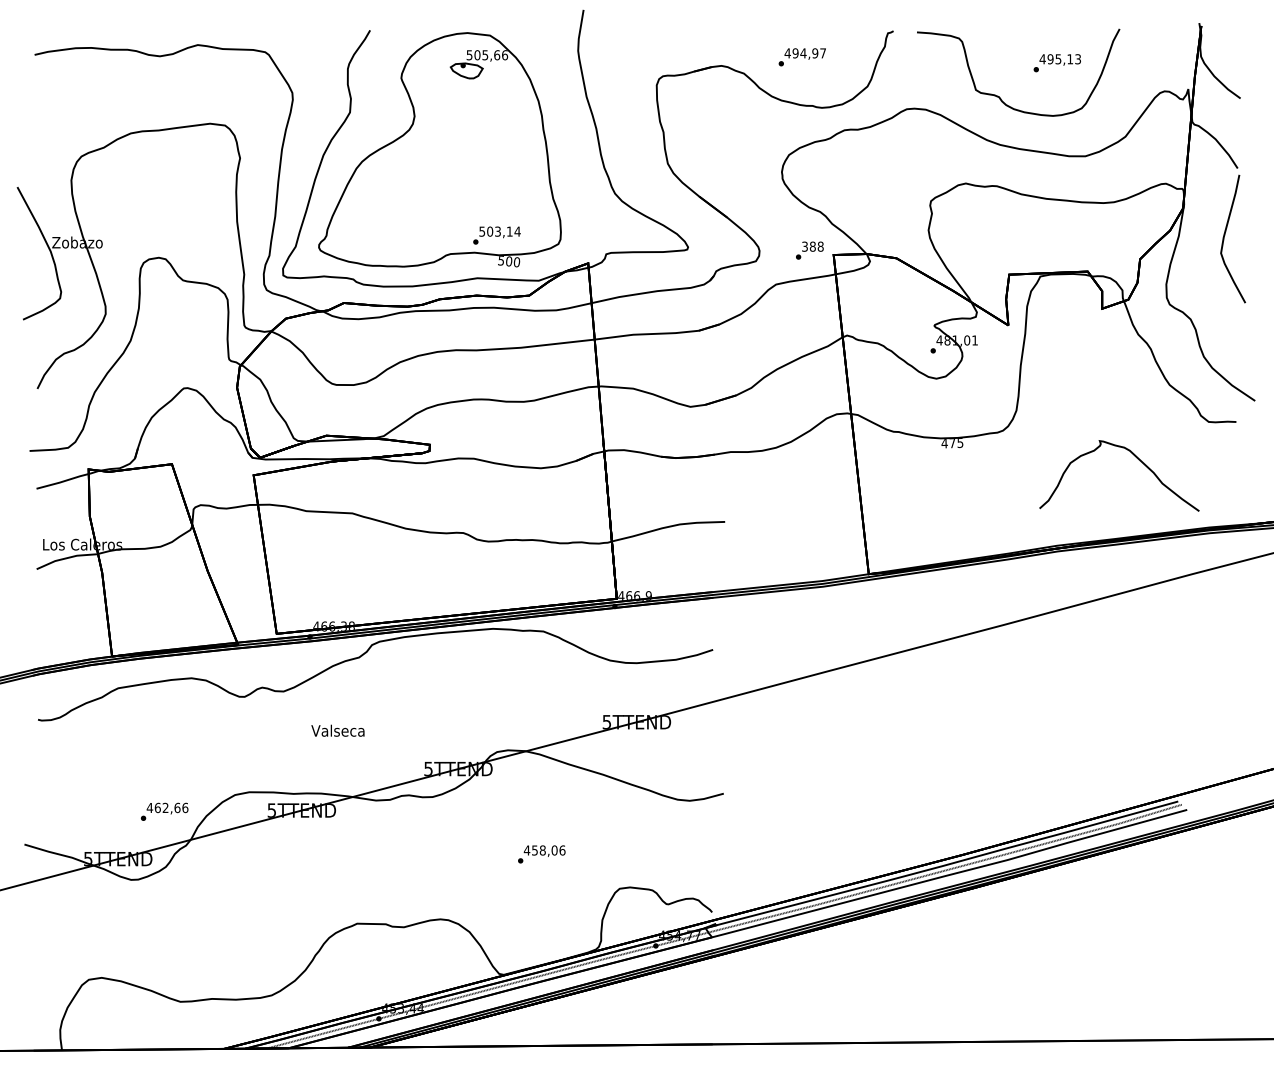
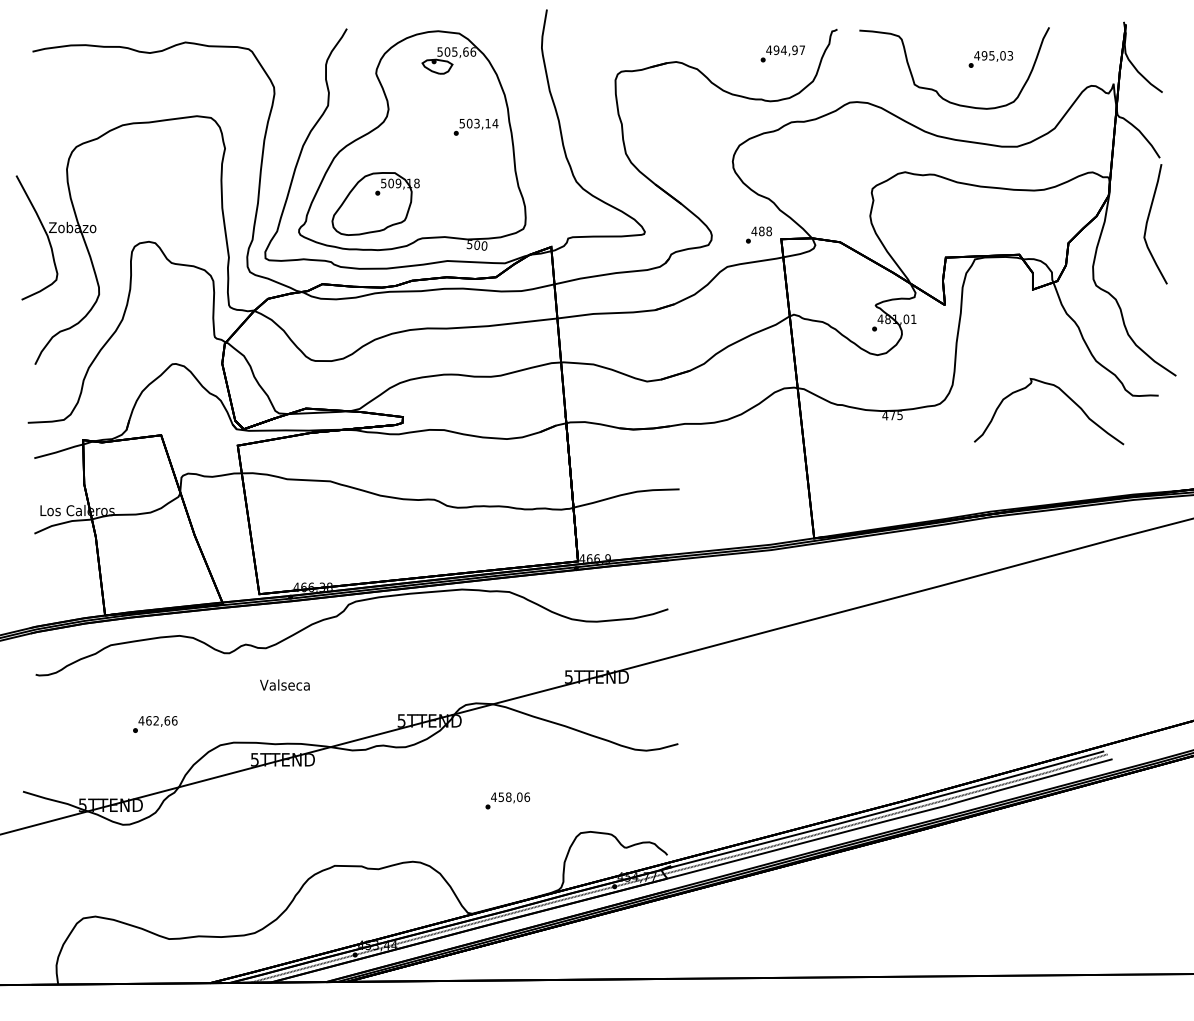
text: (801, 57) -> (782, 54), moved
text: (1070, 59) -> (1003, 56), 495,13 -> 495,03
part: (400, 217) -> (375, 204), added
text: (496, 235) -> (475, 127), moved
text: (804, 246) -> (753, 231), 388 -> 488
part: (1136, 458) -> (1065, 395), moved
text: (337, 730) -> (284, 684), moved
text: (164, 811) -> (155, 724), moved

